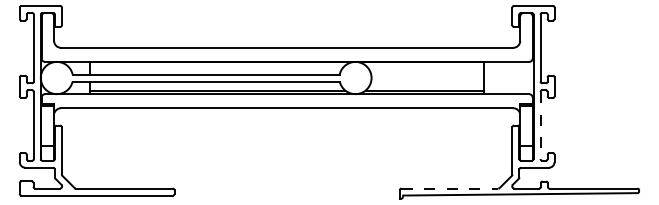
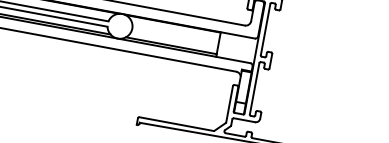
line: (540, 125) -> (254, 88), dashed -> solid
line: (449, 188) -> (176, 123), dashed -> solid

